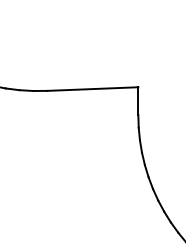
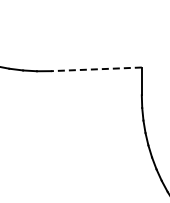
line: (92, 89) -> (96, 69), solid -> dashed

